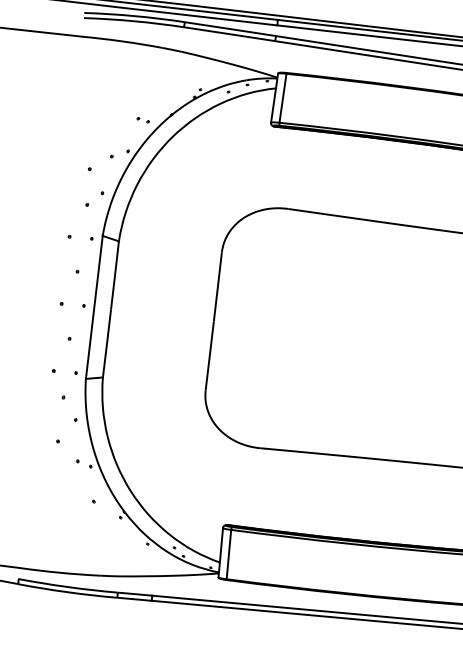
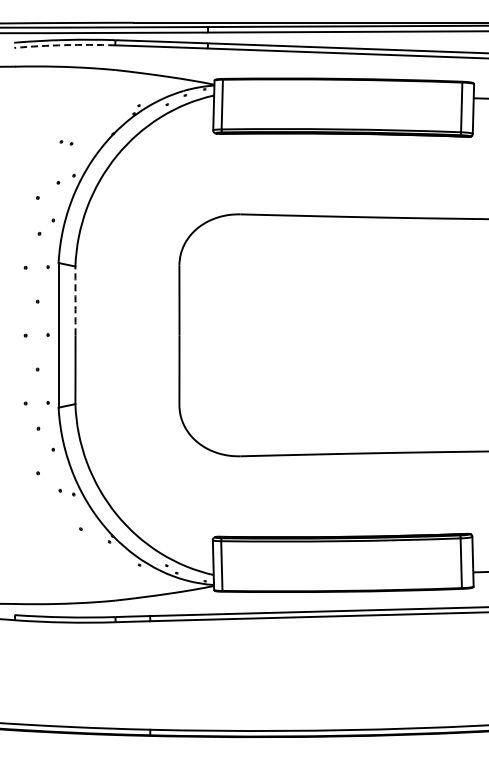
arc: (133, 21) -> (64, 45), solid -> dashed
part: (143, 119) -> (66, 142), moved
arc: (115, 274) -> (75, 300), solid -> dashed

